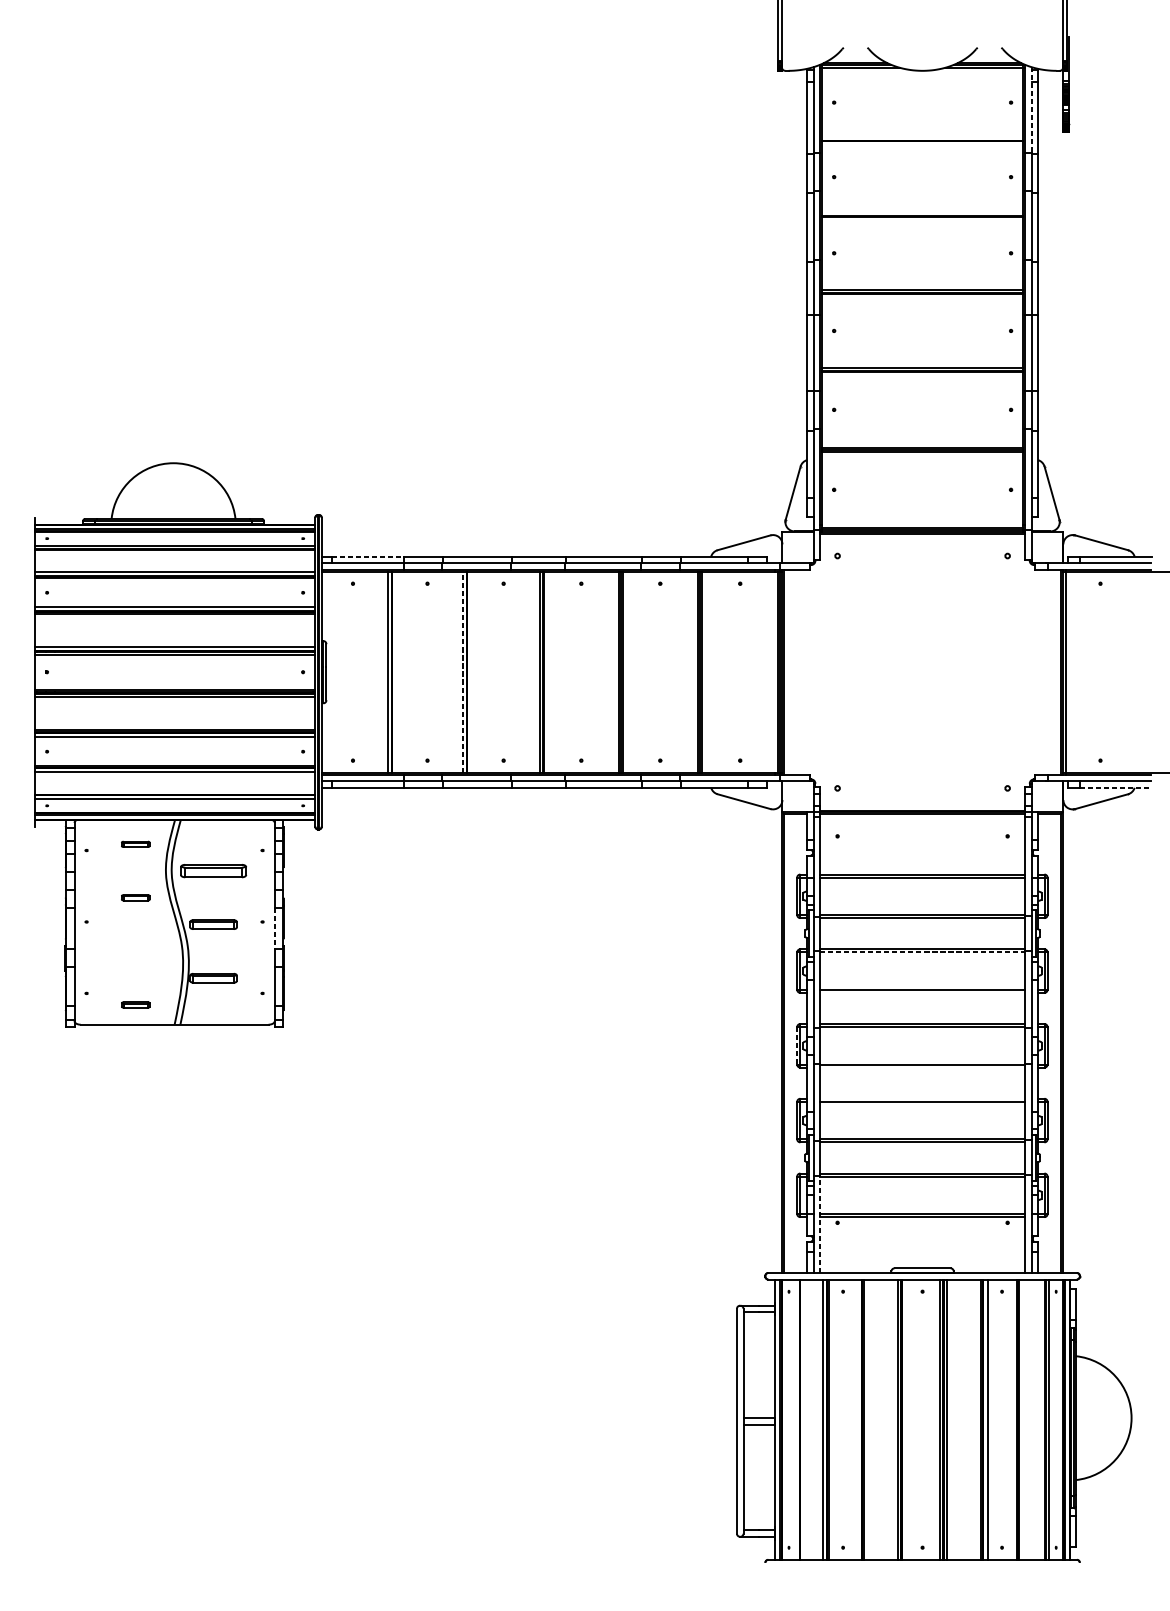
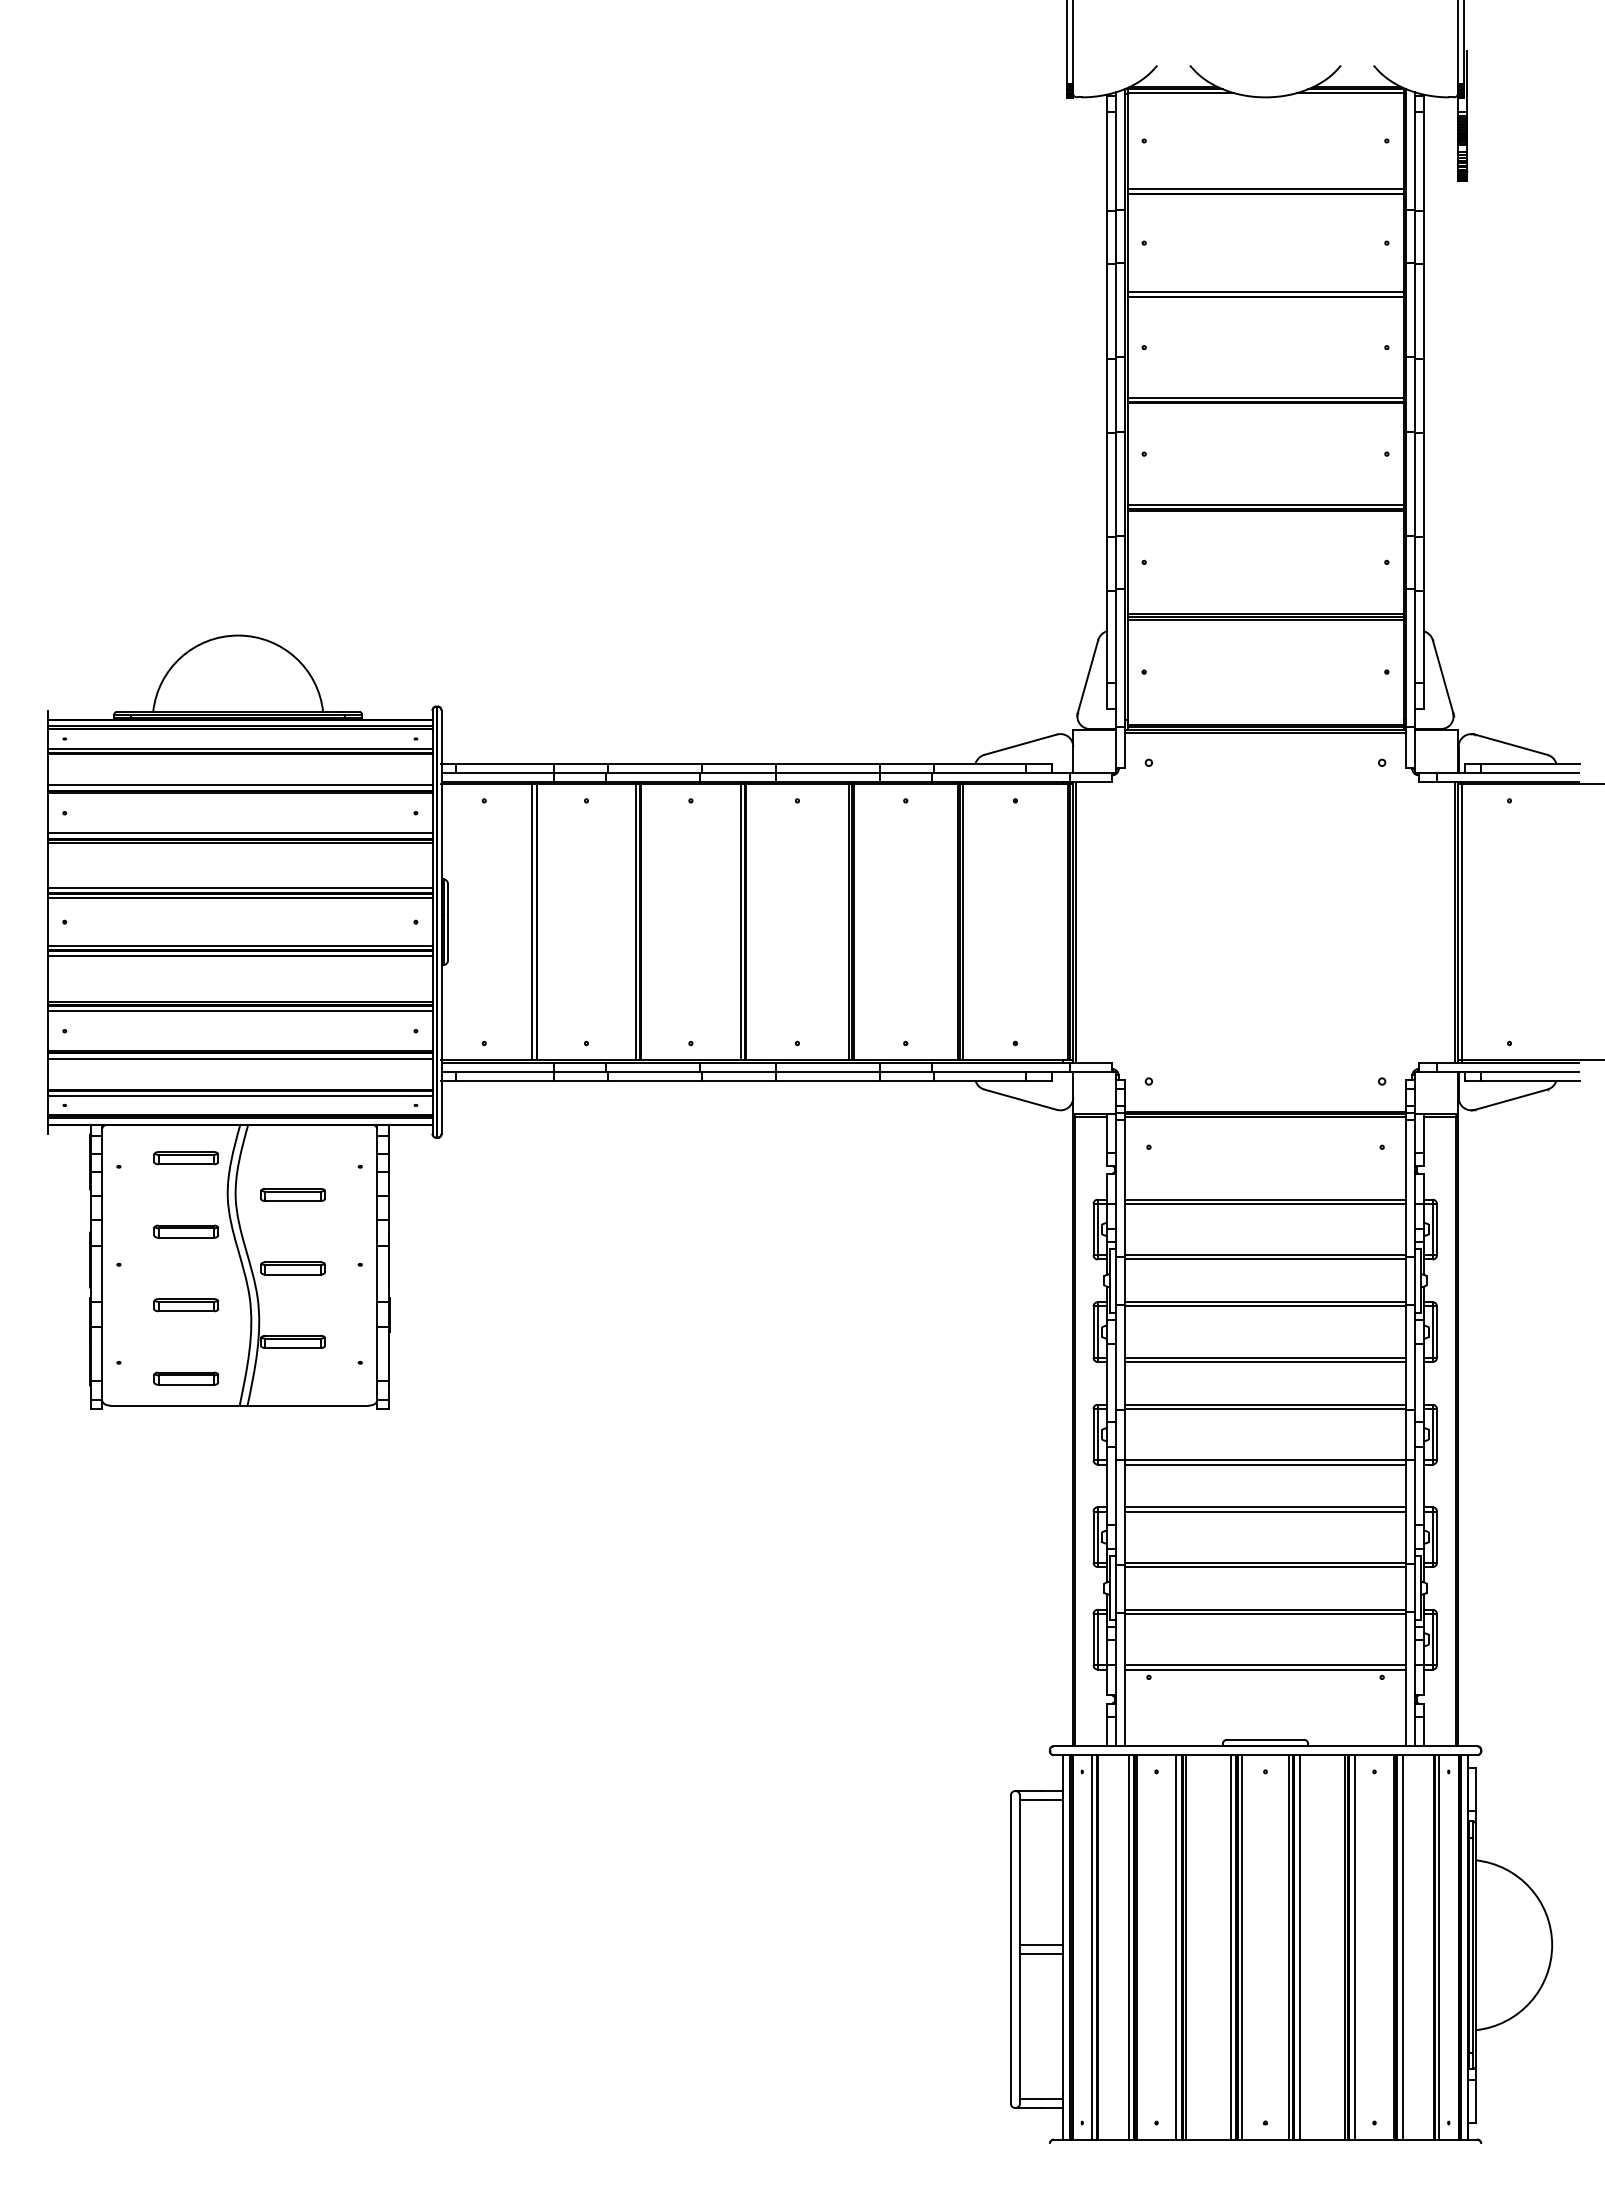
line: (1031, 110) -> (1415, 151), dashed -> solid
line: (922, 137) -> (1265, 188), added
line: (922, 213) -> (1265, 292), added
line: (368, 556) -> (505, 763), dashed -> solid
line: (463, 672) -> (635, 922), dashed -> solid
line: (1115, 787) -> (1530, 1080), dashed -> solid
part: (135, 844) -> (186, 1158), size x1.67
part: (213, 870) -> (292, 1194), size x0.71
part: (135, 897) -> (186, 1231), size x1.67
line: (275, 929) -> (377, 1274), dashed -> solid
part: (135, 951) -> (186, 1305), added
line: (922, 952) -> (1265, 1306), dashed -> solid
line: (922, 993) -> (1265, 1362), added
part: (135, 1004) -> (186, 1378), size x1.67
line: (797, 1045) -> (1093, 1434), dashed -> solid
line: (922, 1067) -> (1265, 1464), added
line: (922, 1098) -> (1265, 1507), added
line: (819, 1224) -> (1124, 1679), dashed -> solid
line: (796, 1419) -> (1092, 1947), added
line: (857, 1419) -> (1176, 1947), added
line: (905, 1419) -> (1241, 1947), added
line: (1022, 1419) -> (1402, 1947), added

